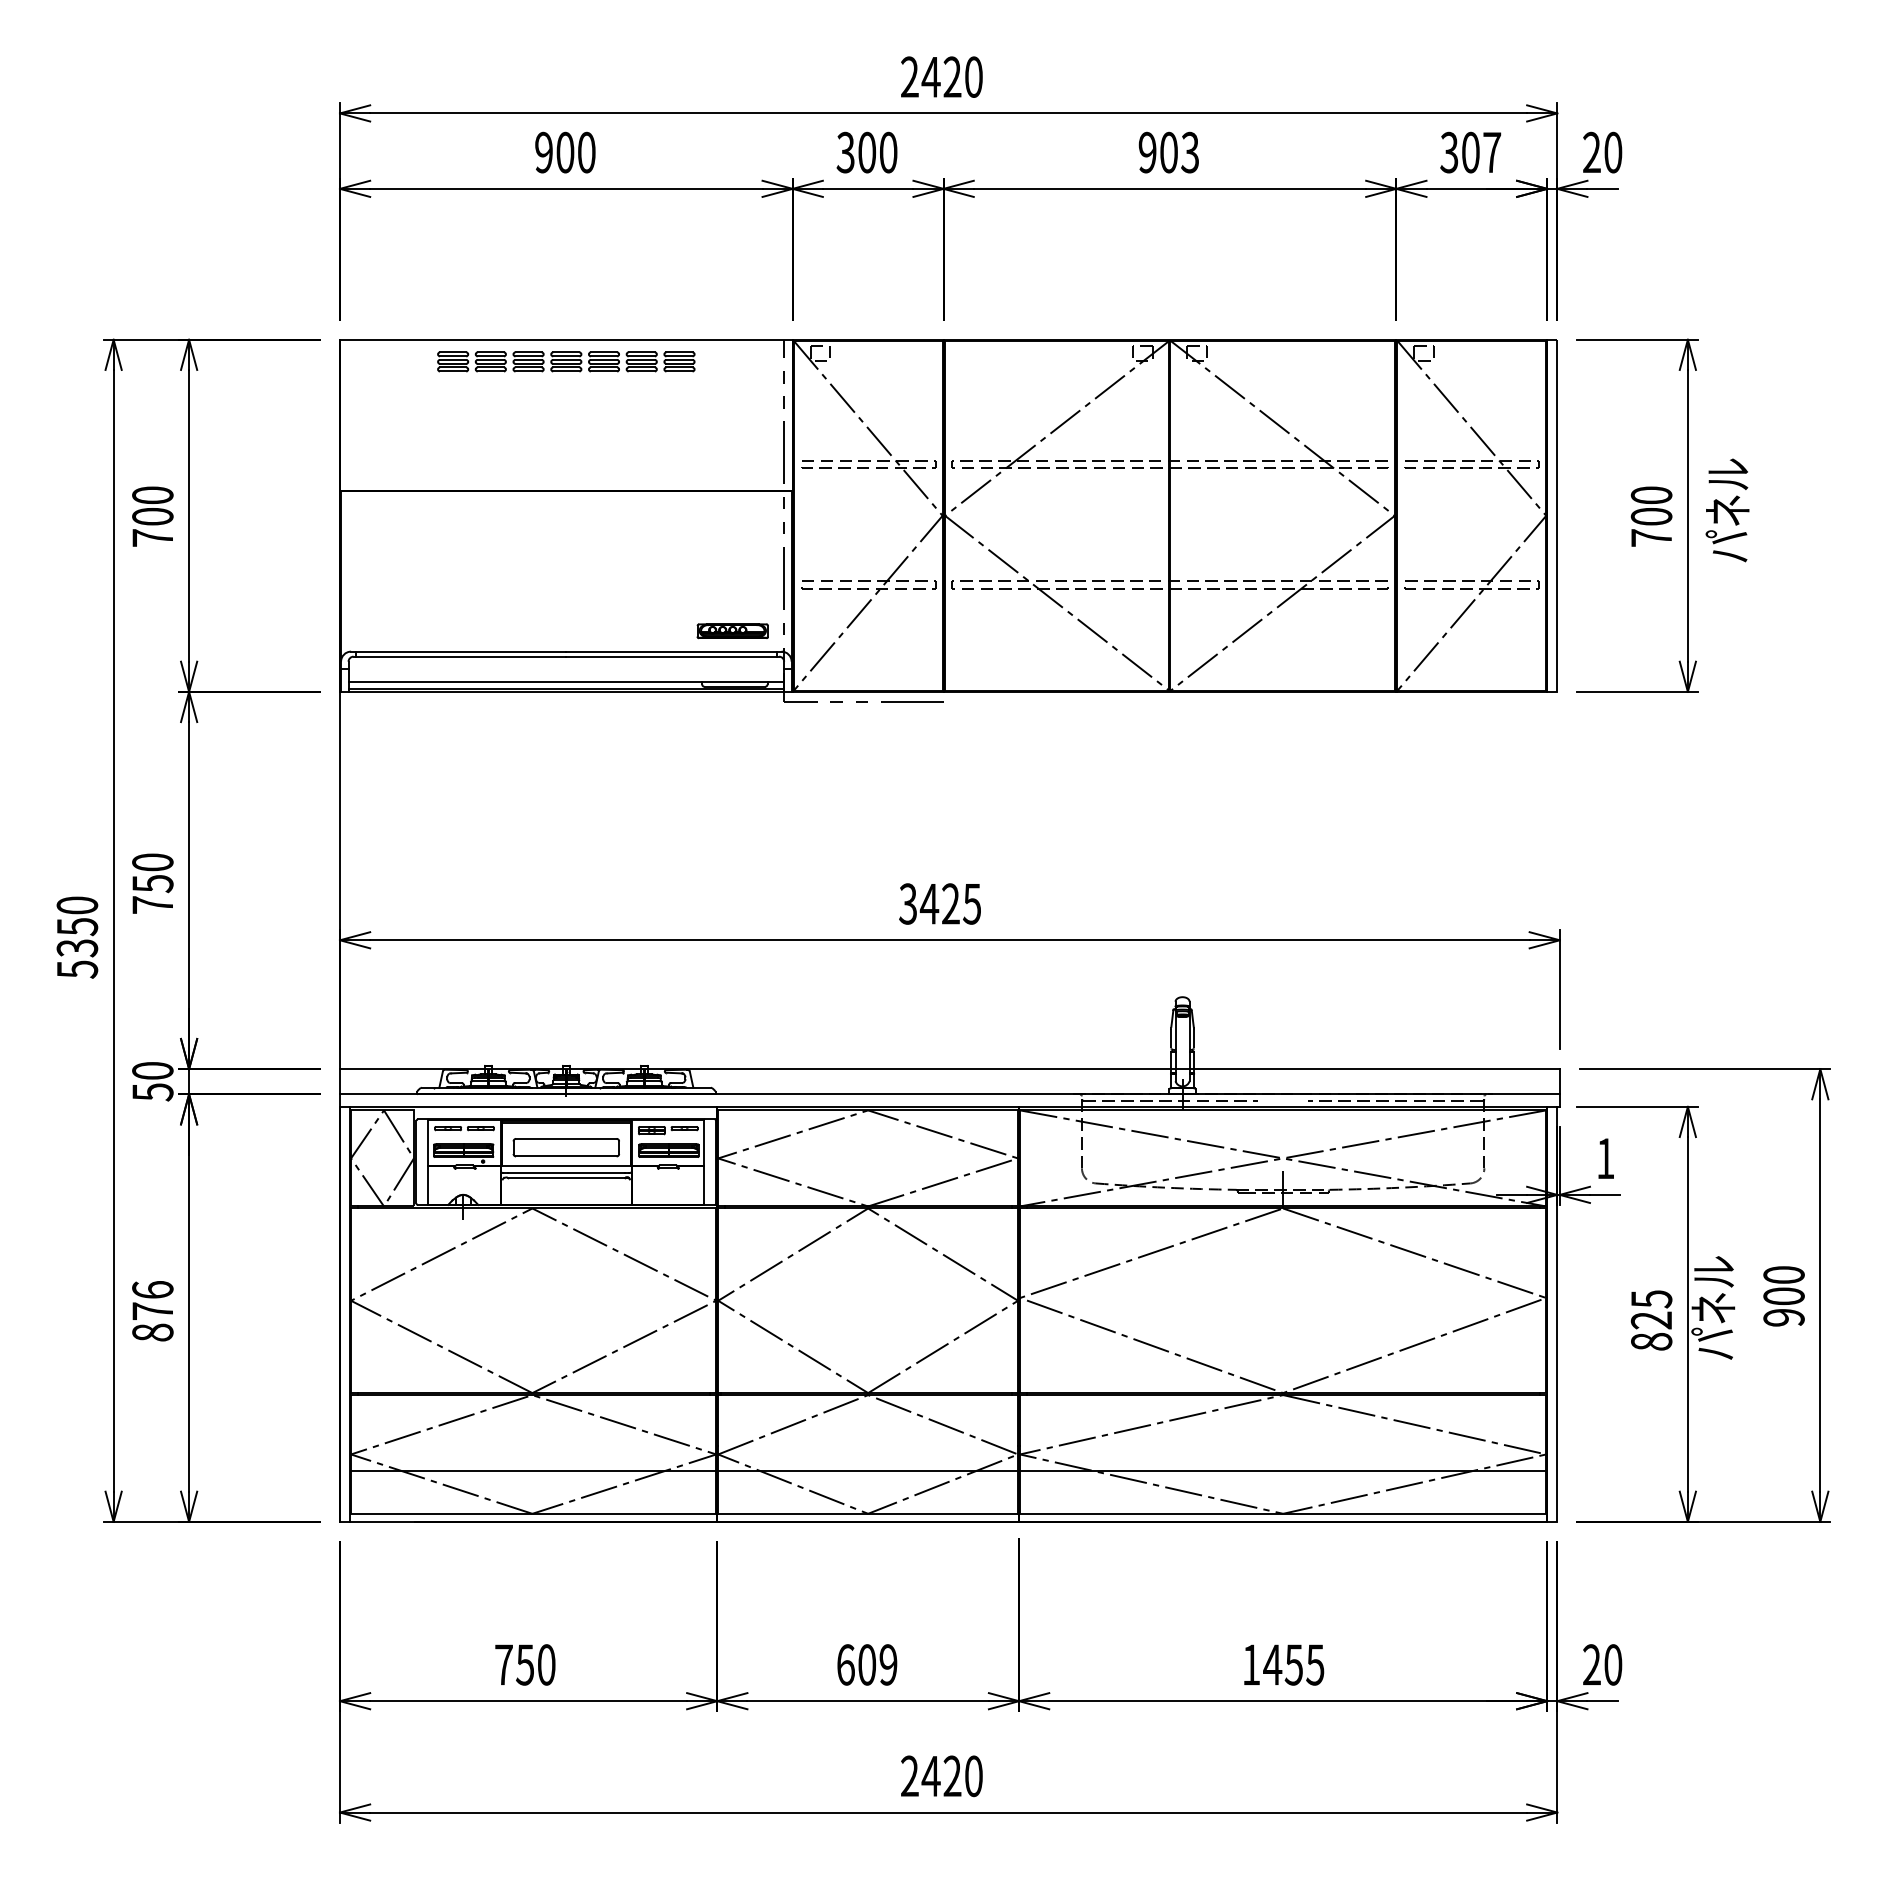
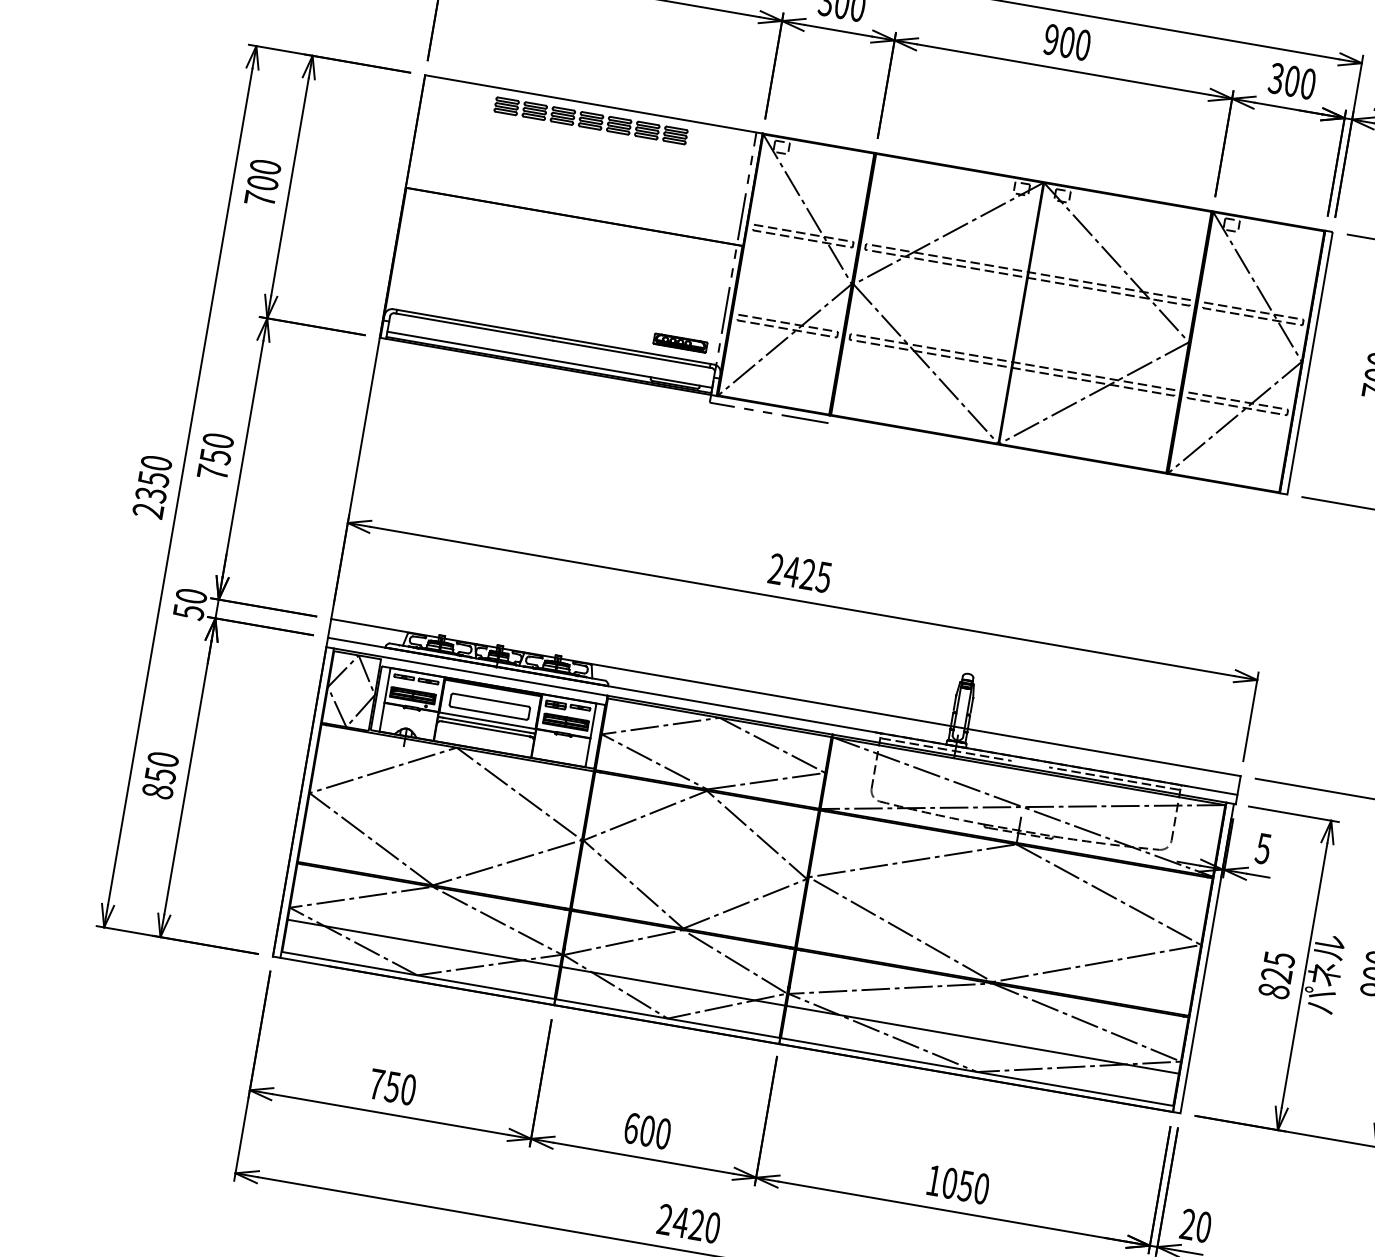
text: (1190, 152) -> (1083, 45), 903 -> 900
text: (1492, 152) -> (1308, 84), 307 -> 300
text: (908, 903) -> (776, 568), 3425 -> 2425
text: (77, 969) -> (148, 510), 5350 -> 2350
text: (1605, 1158) -> (1263, 848), 1 -> 5
text: (152, 1300) -> (161, 767), 876 -> 850
text: (888, 1664) -> (663, 1133), 609 -> 600
text: (1293, 1664) -> (965, 1185), 1455 -> 1050

